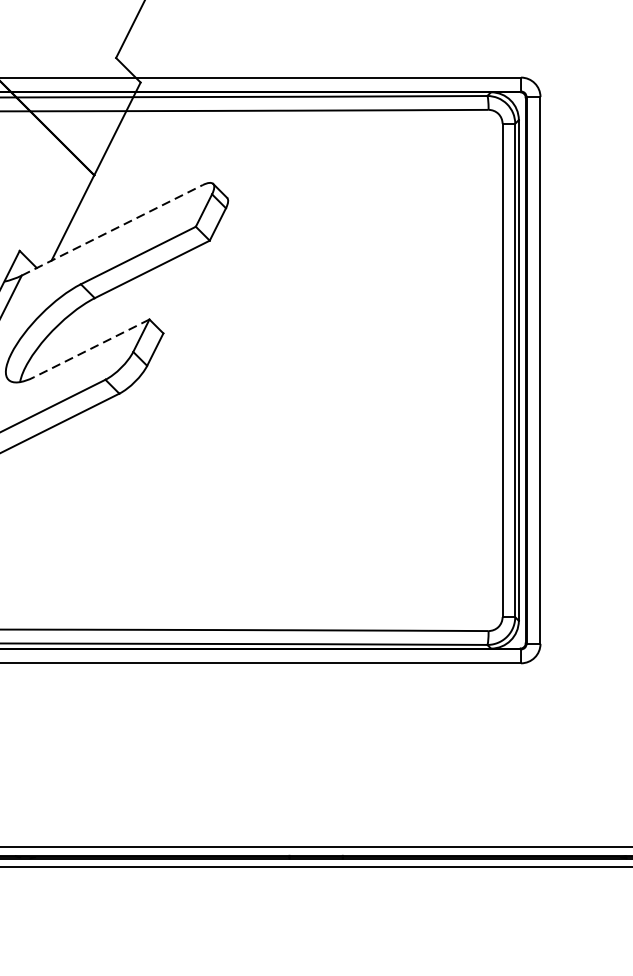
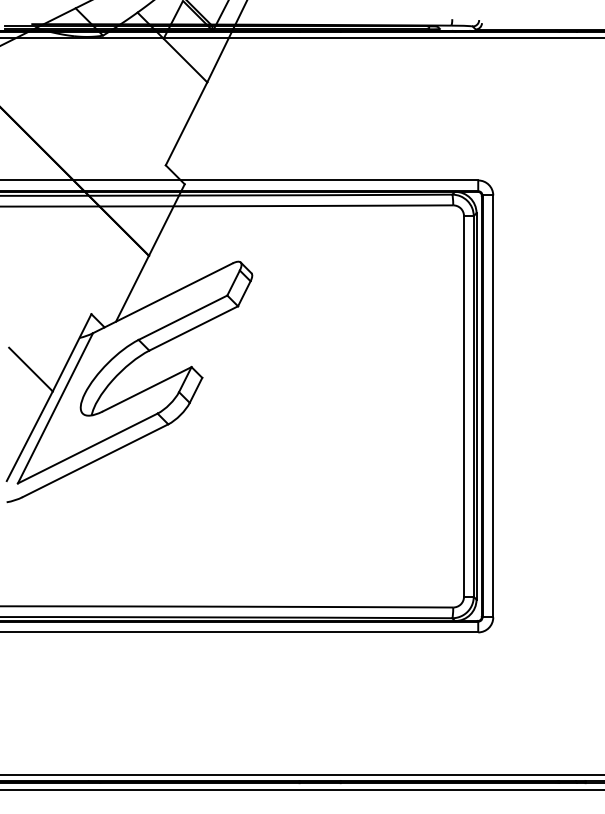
line: (113, 230) -> (163, 298), dashed -> solid
line: (92, 348) -> (147, 389), dashed -> solid

